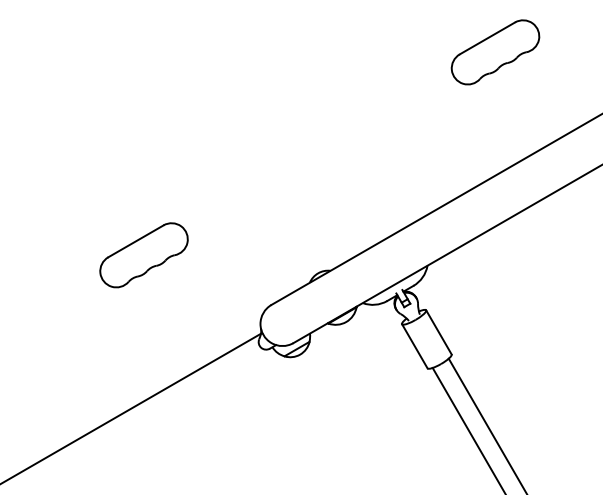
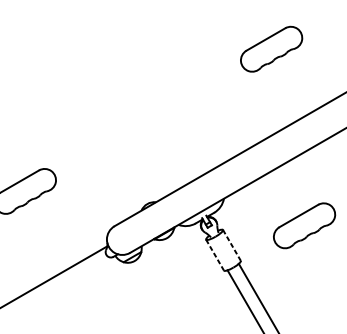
part: (542, 304) -> (304, 225), added
line: (439, 332) -> (232, 245), solid -> dashed
line: (415, 346) -> (215, 255), solid -> dashed

